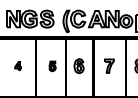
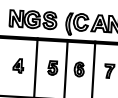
part: (17, 65) -> (17, 65), size x1.67
part: (52, 66) -> (52, 68), size x1.43

